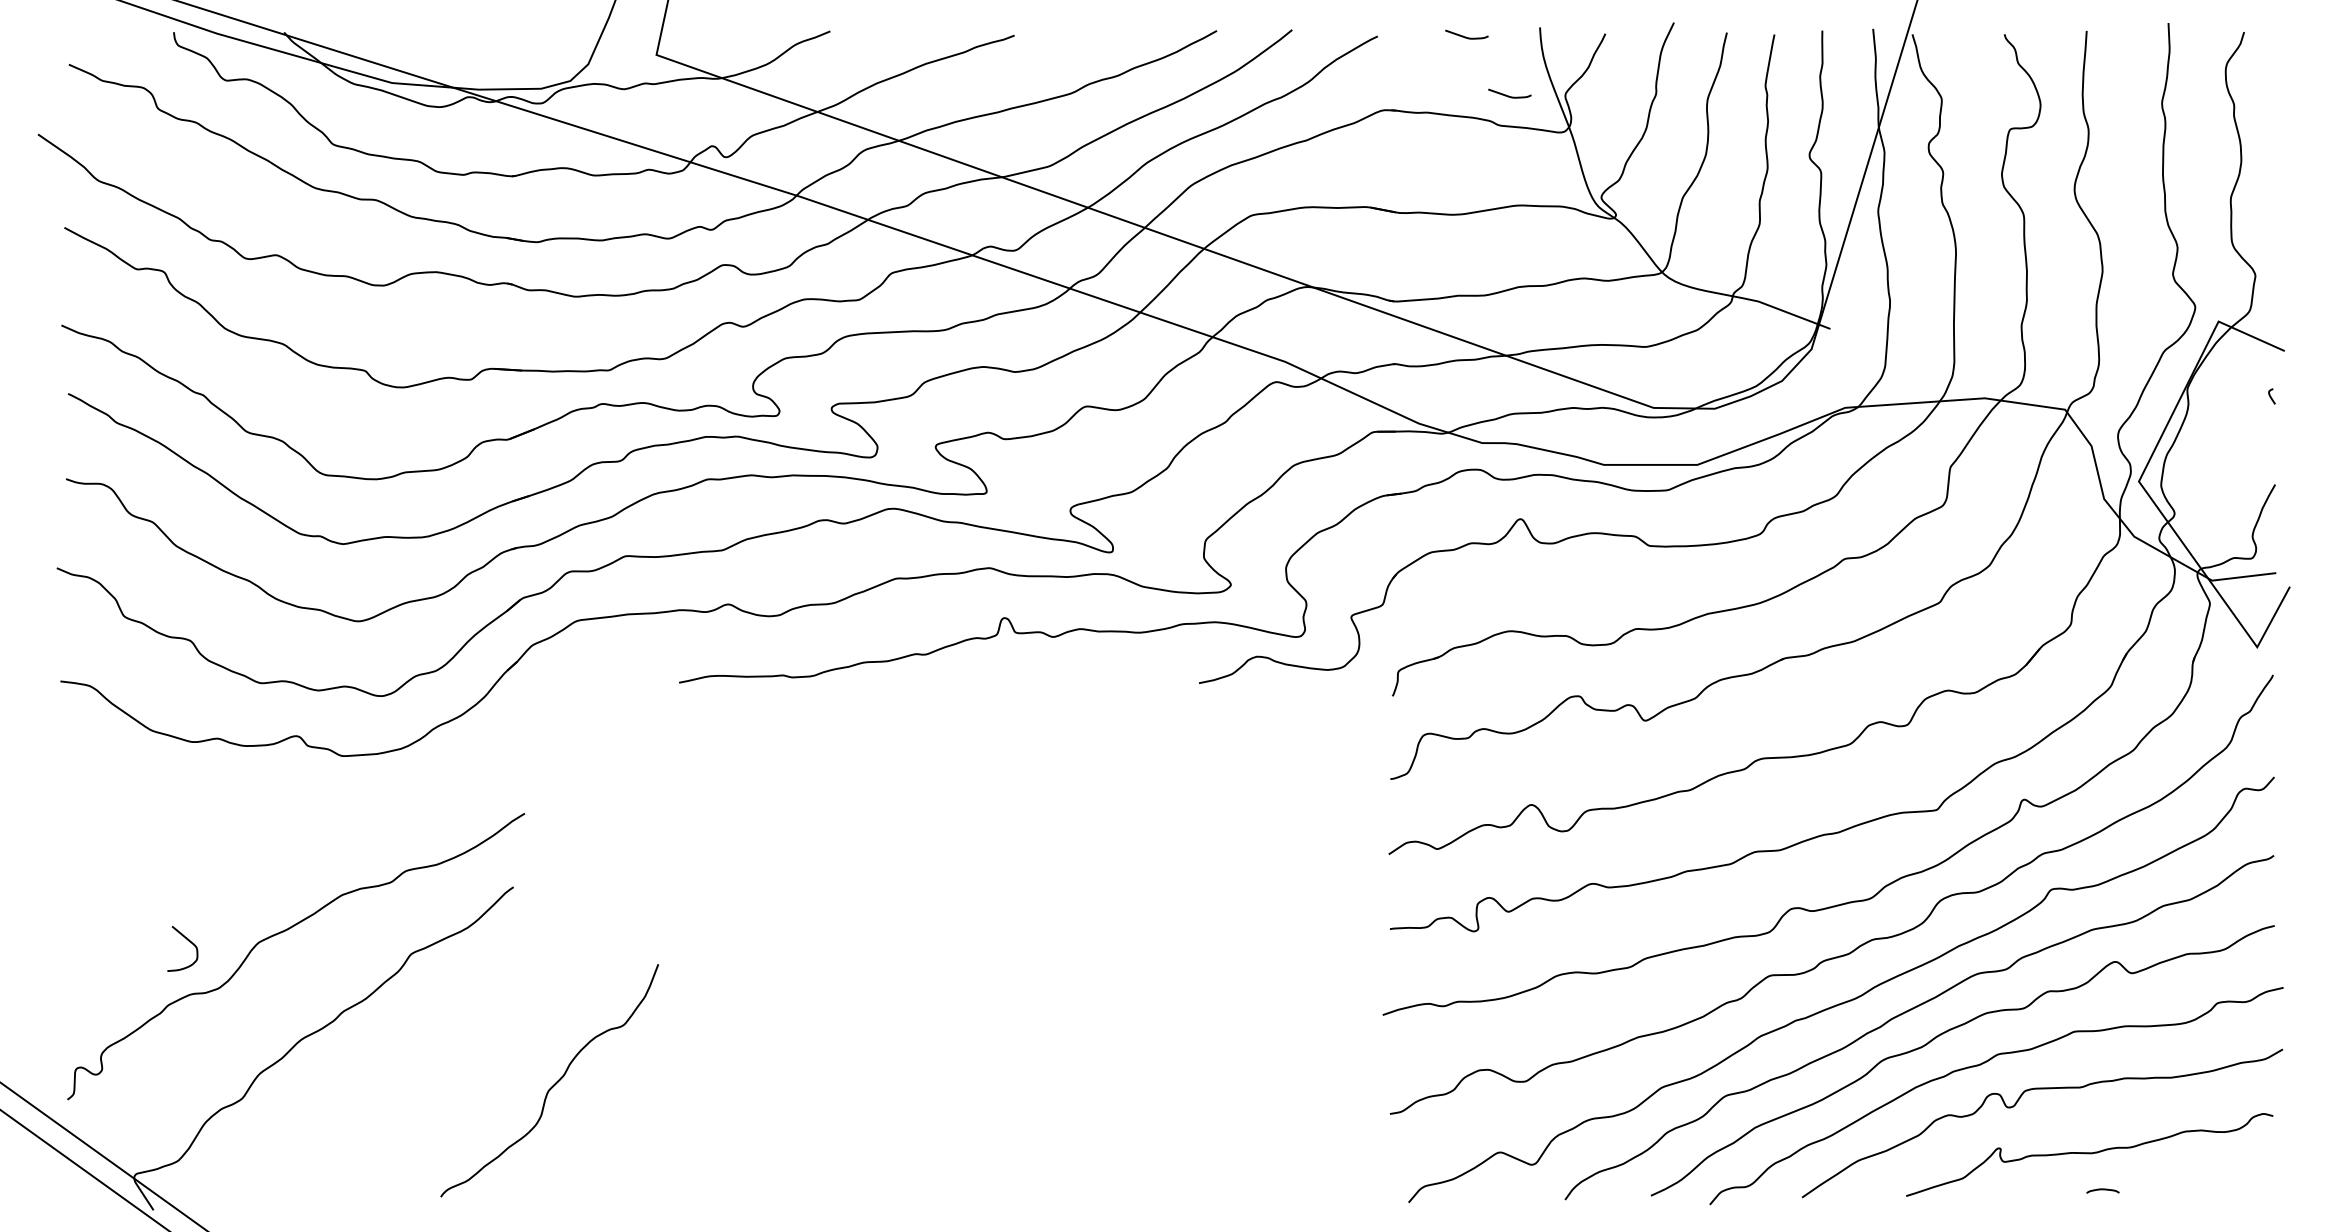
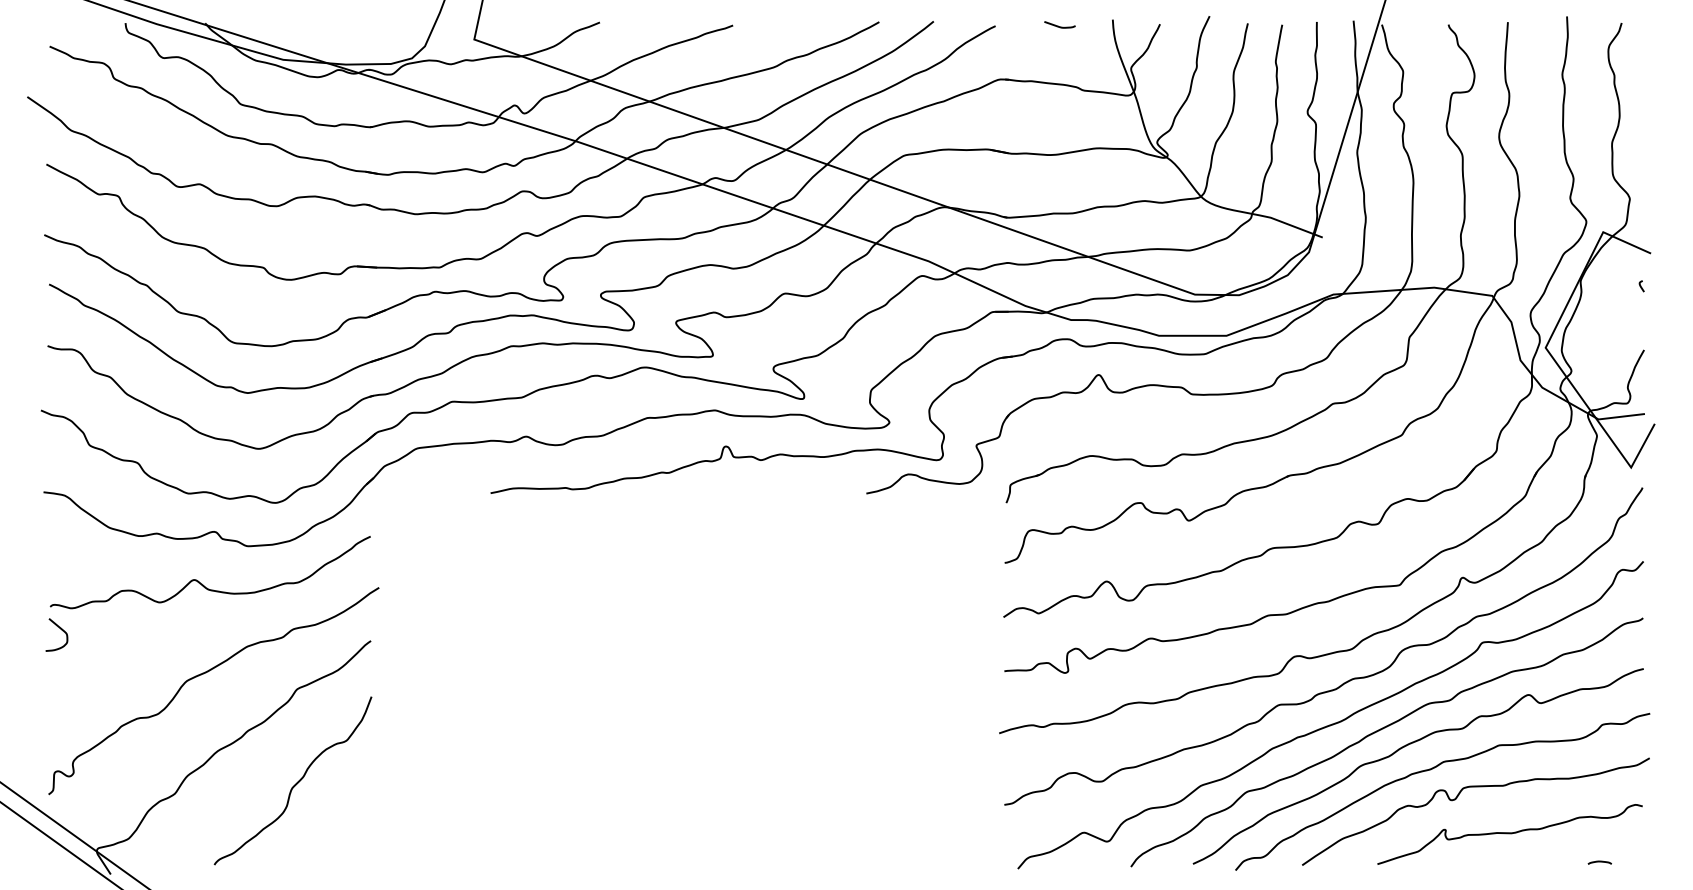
curve: (1509, 95) -> (1090, 68), removed
curve: (280, 808) -> (202, 584), added
curve: (188, 941) -> (60, 629), moved
curve: (553, 1084) -> (295, 783), moved
curve: (2102, 1190) -> (1599, 862), moved

